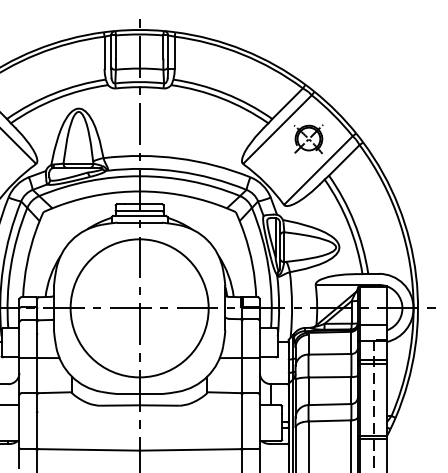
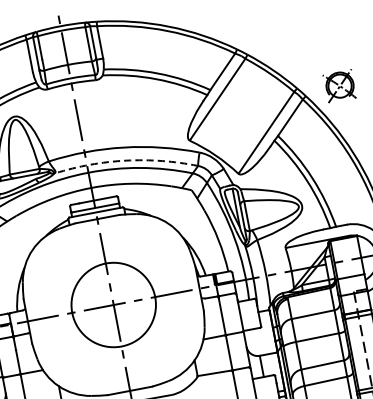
part: (308, 139) -> (339, 86), moved
arc: (178, 171) -> (126, 160), solid -> dashed
circle: (139, 308) -> (113, 305), size x0.6

